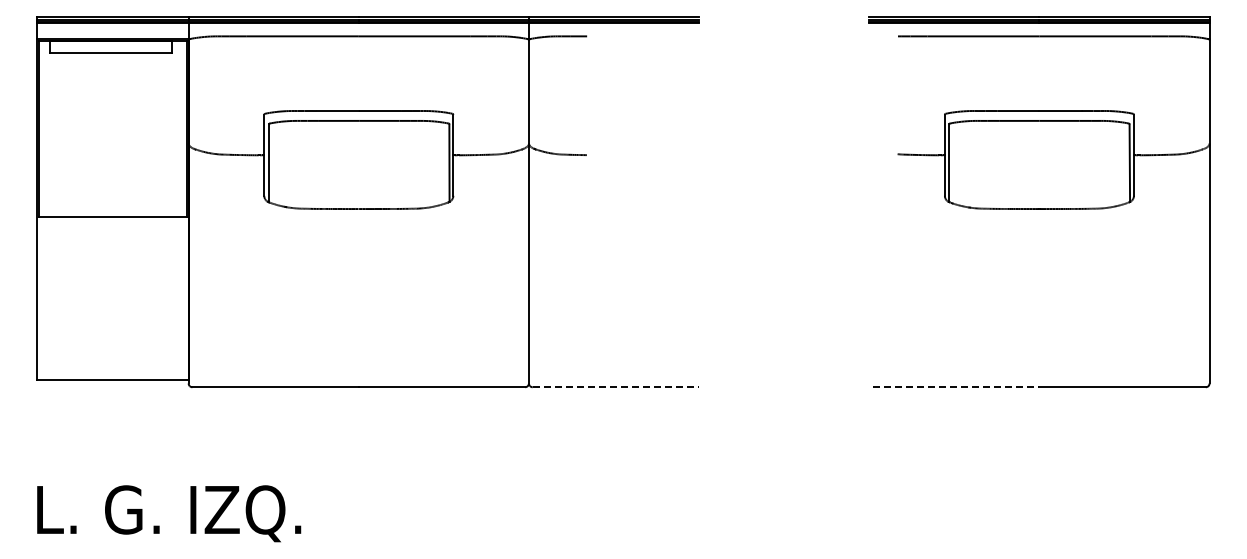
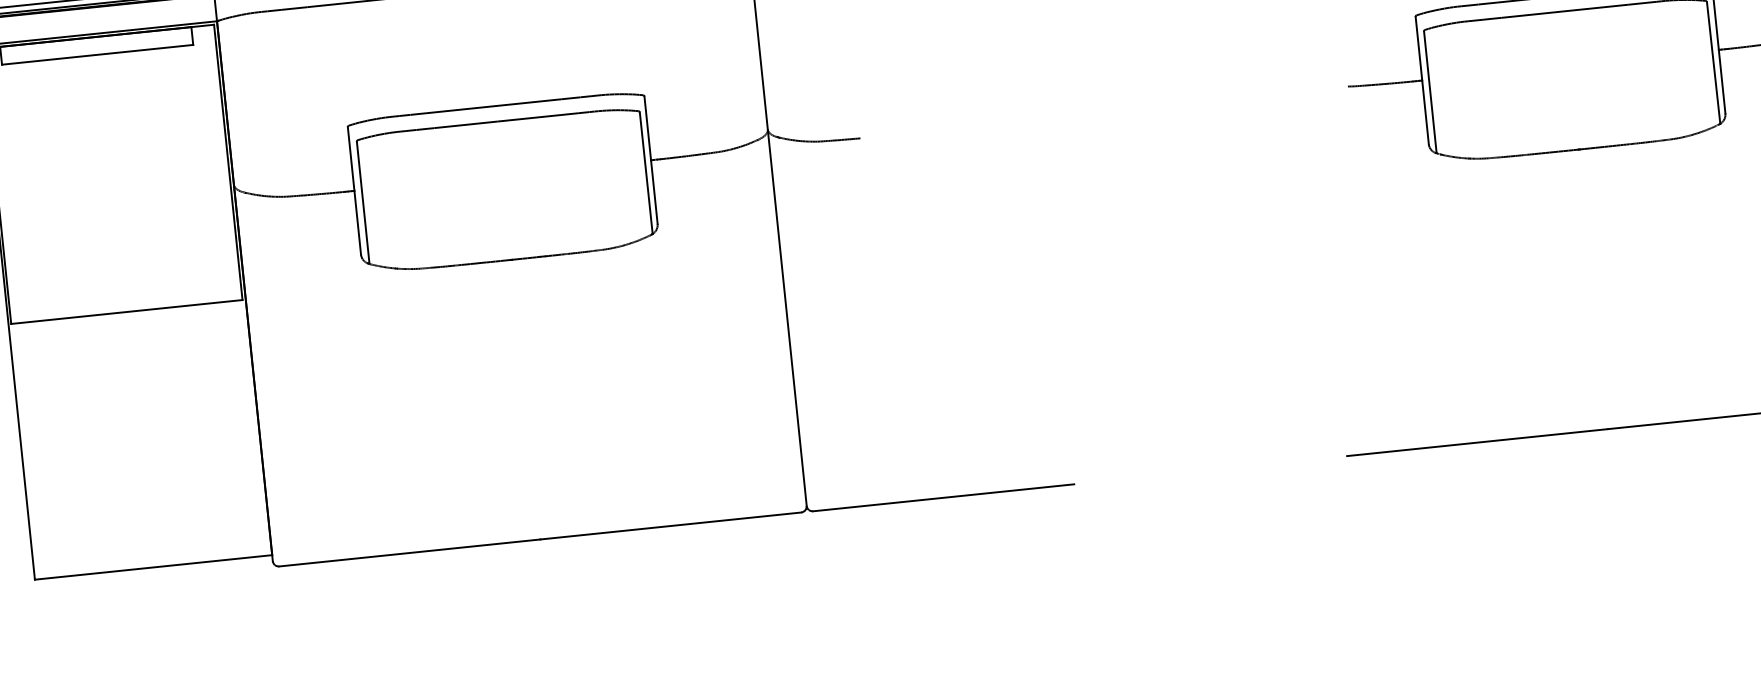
line: (616, 387) -> (944, 498), dashed -> solid
line: (956, 387) -> (1478, 442), dashed -> solid

